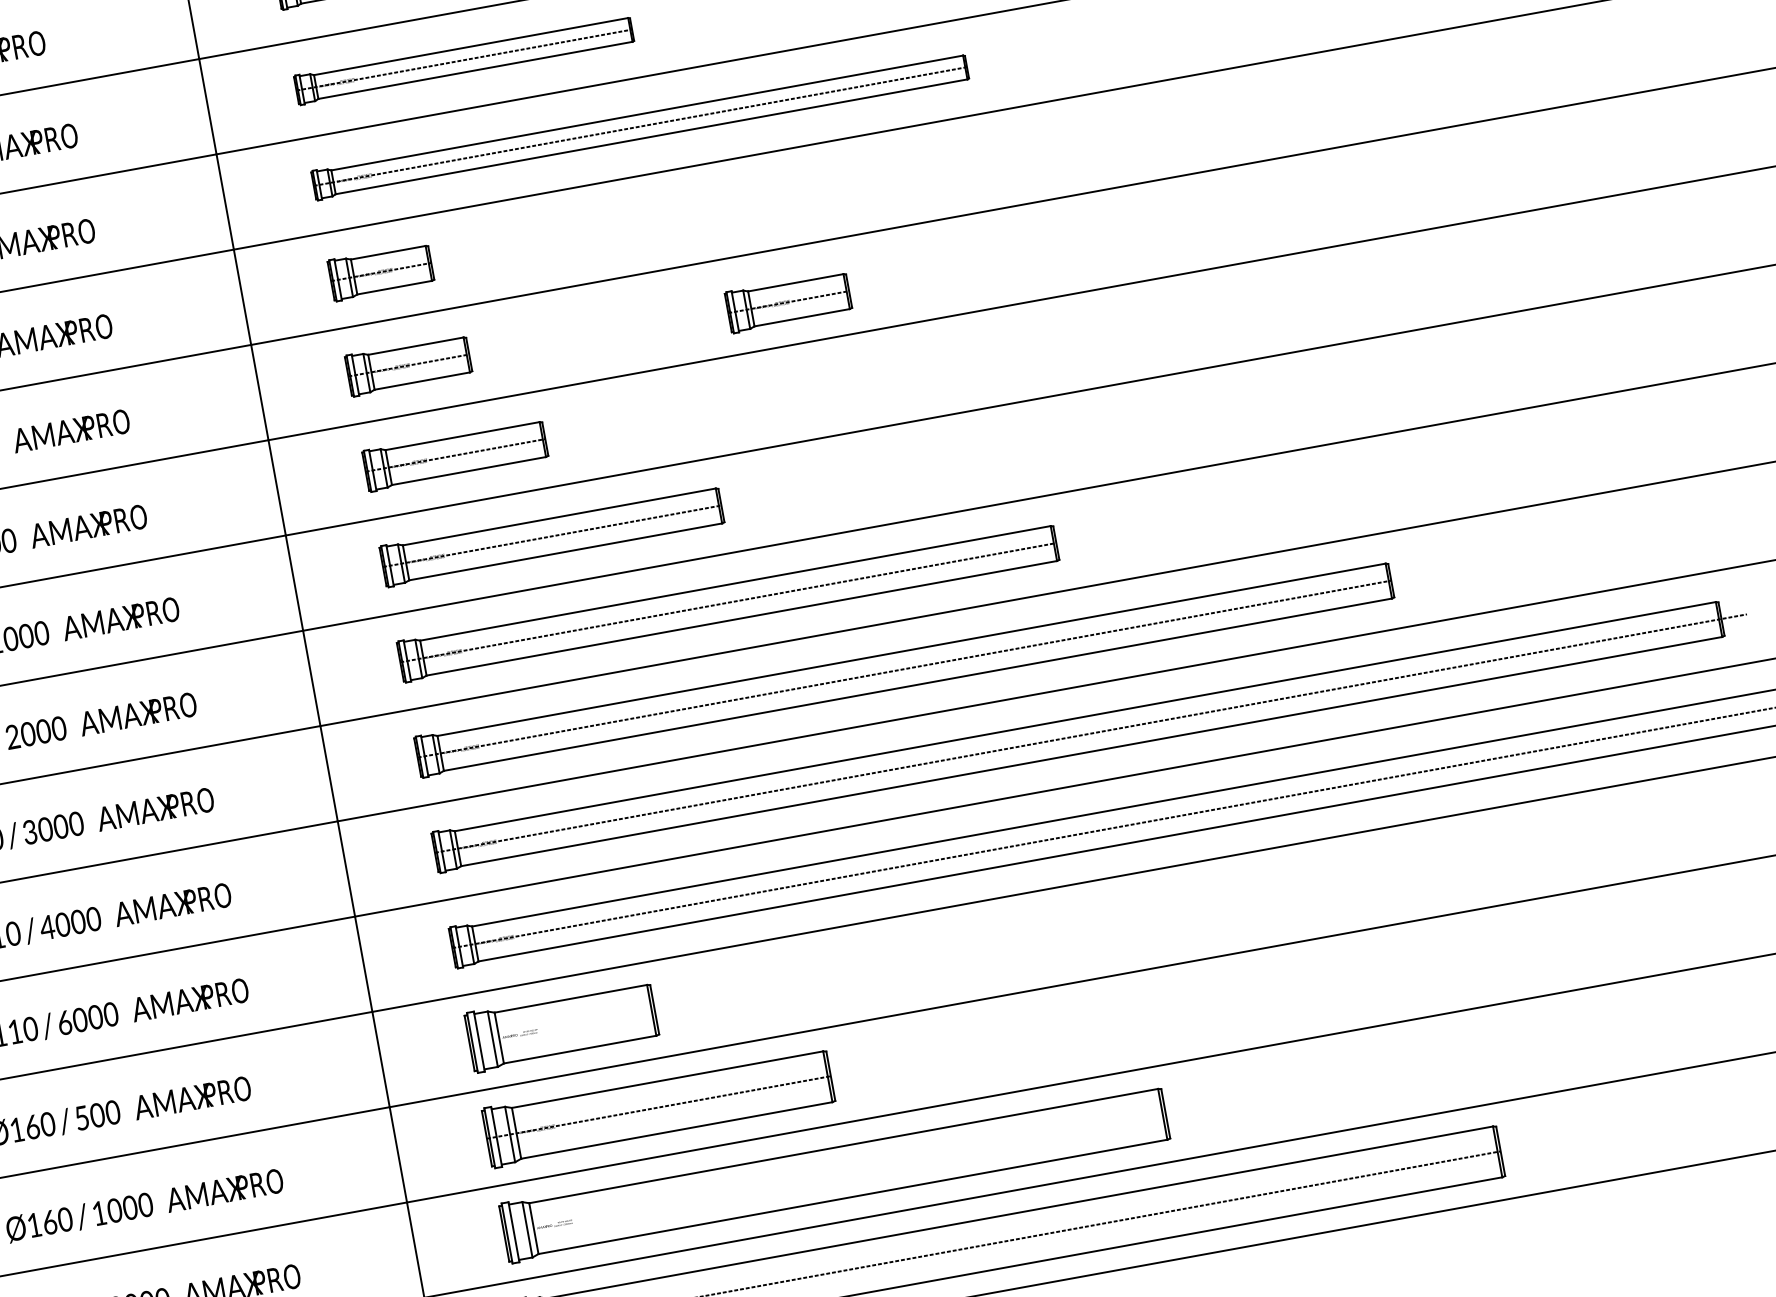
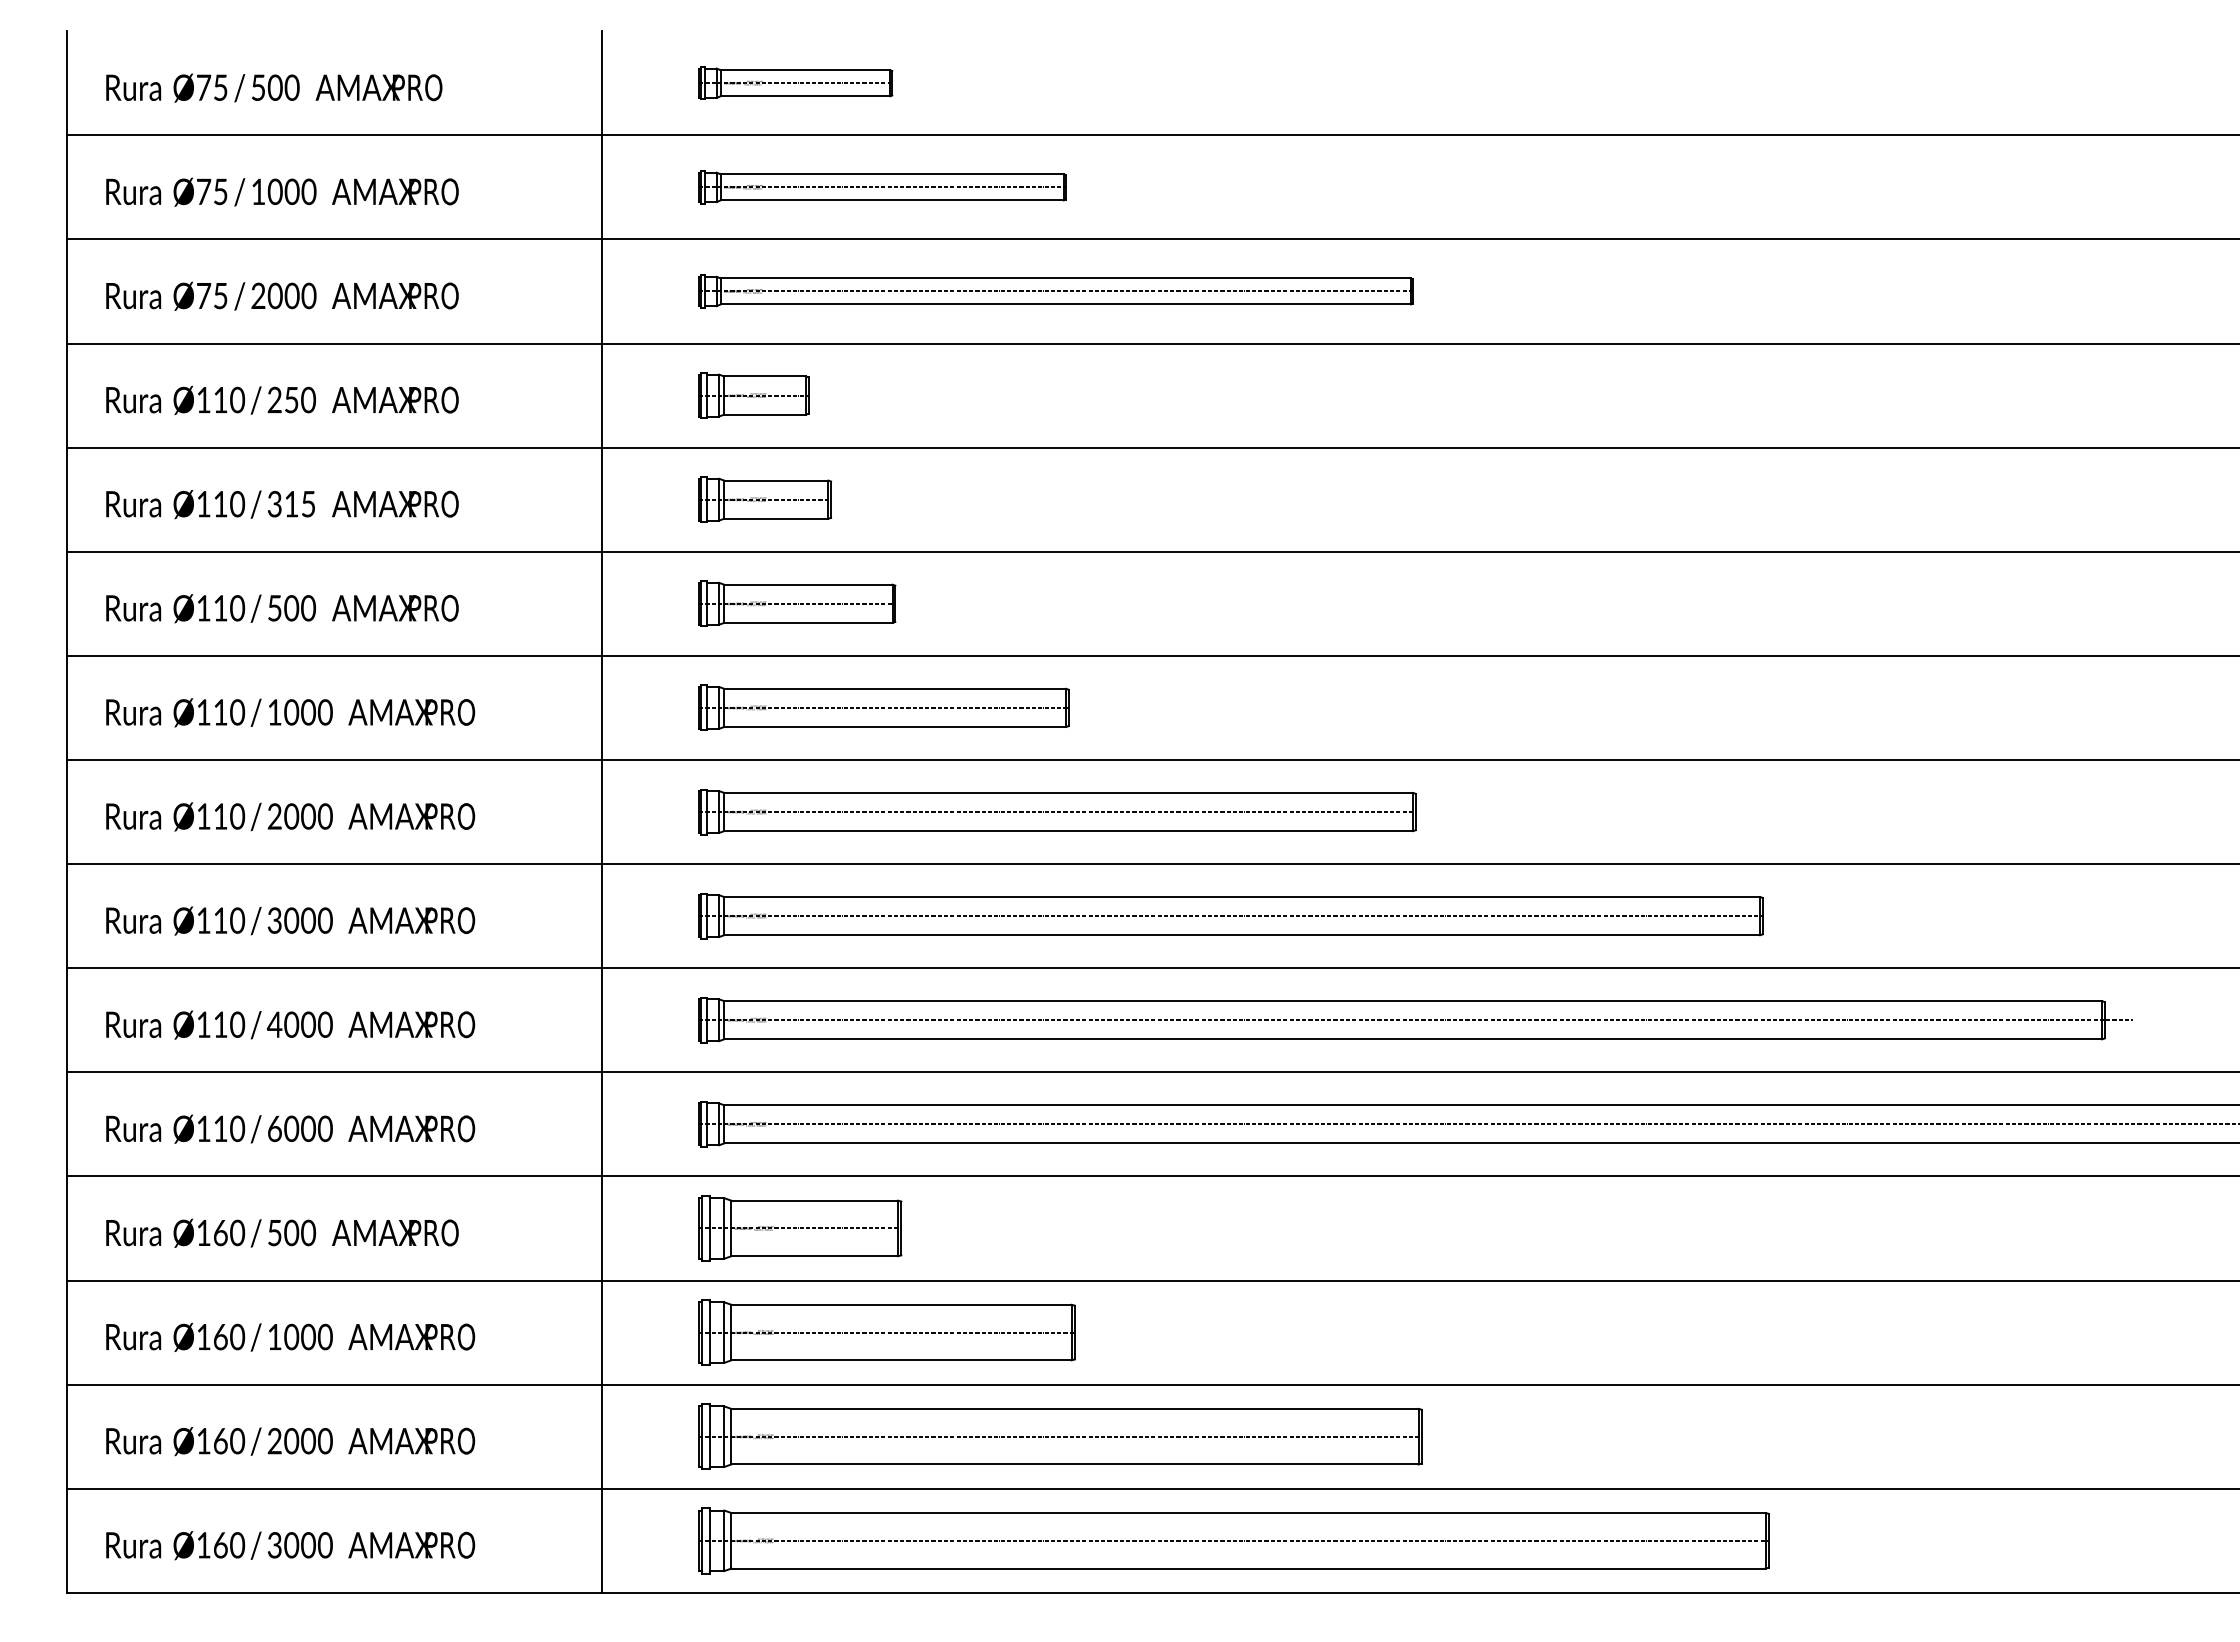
part: (789, 301) -> (1179, 505), removed
line: (562, 1026) -> (800, 1228), added
line: (835, 1173) -> (1060, 1436), added

